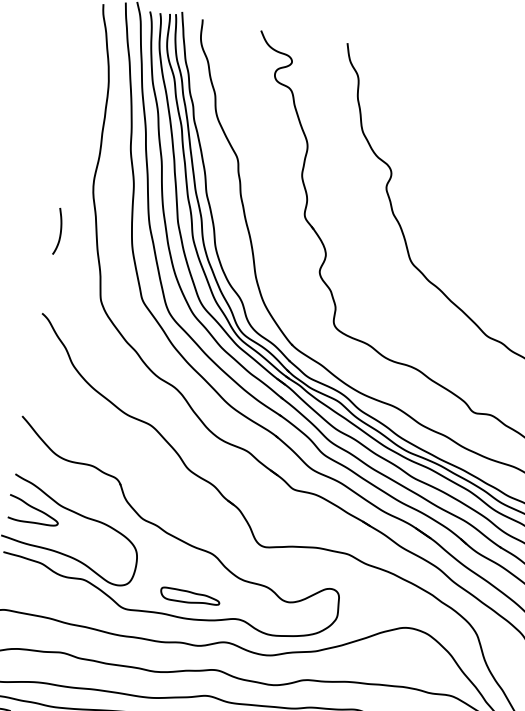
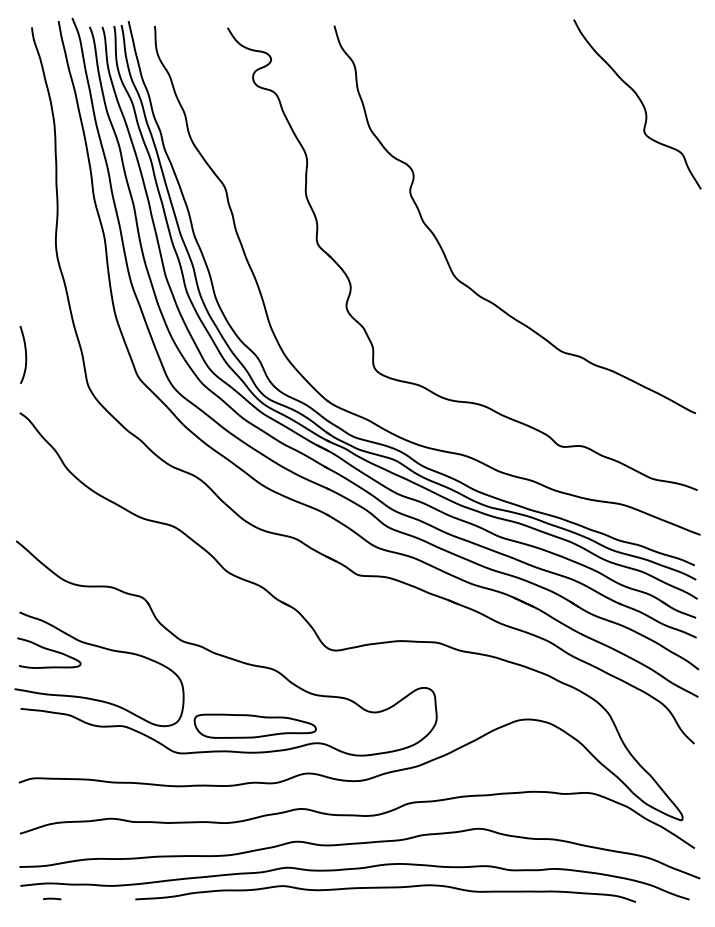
curve: (60, 231) -> (25, 354), moved
part: (189, 596) -> (254, 725), size x1.67

